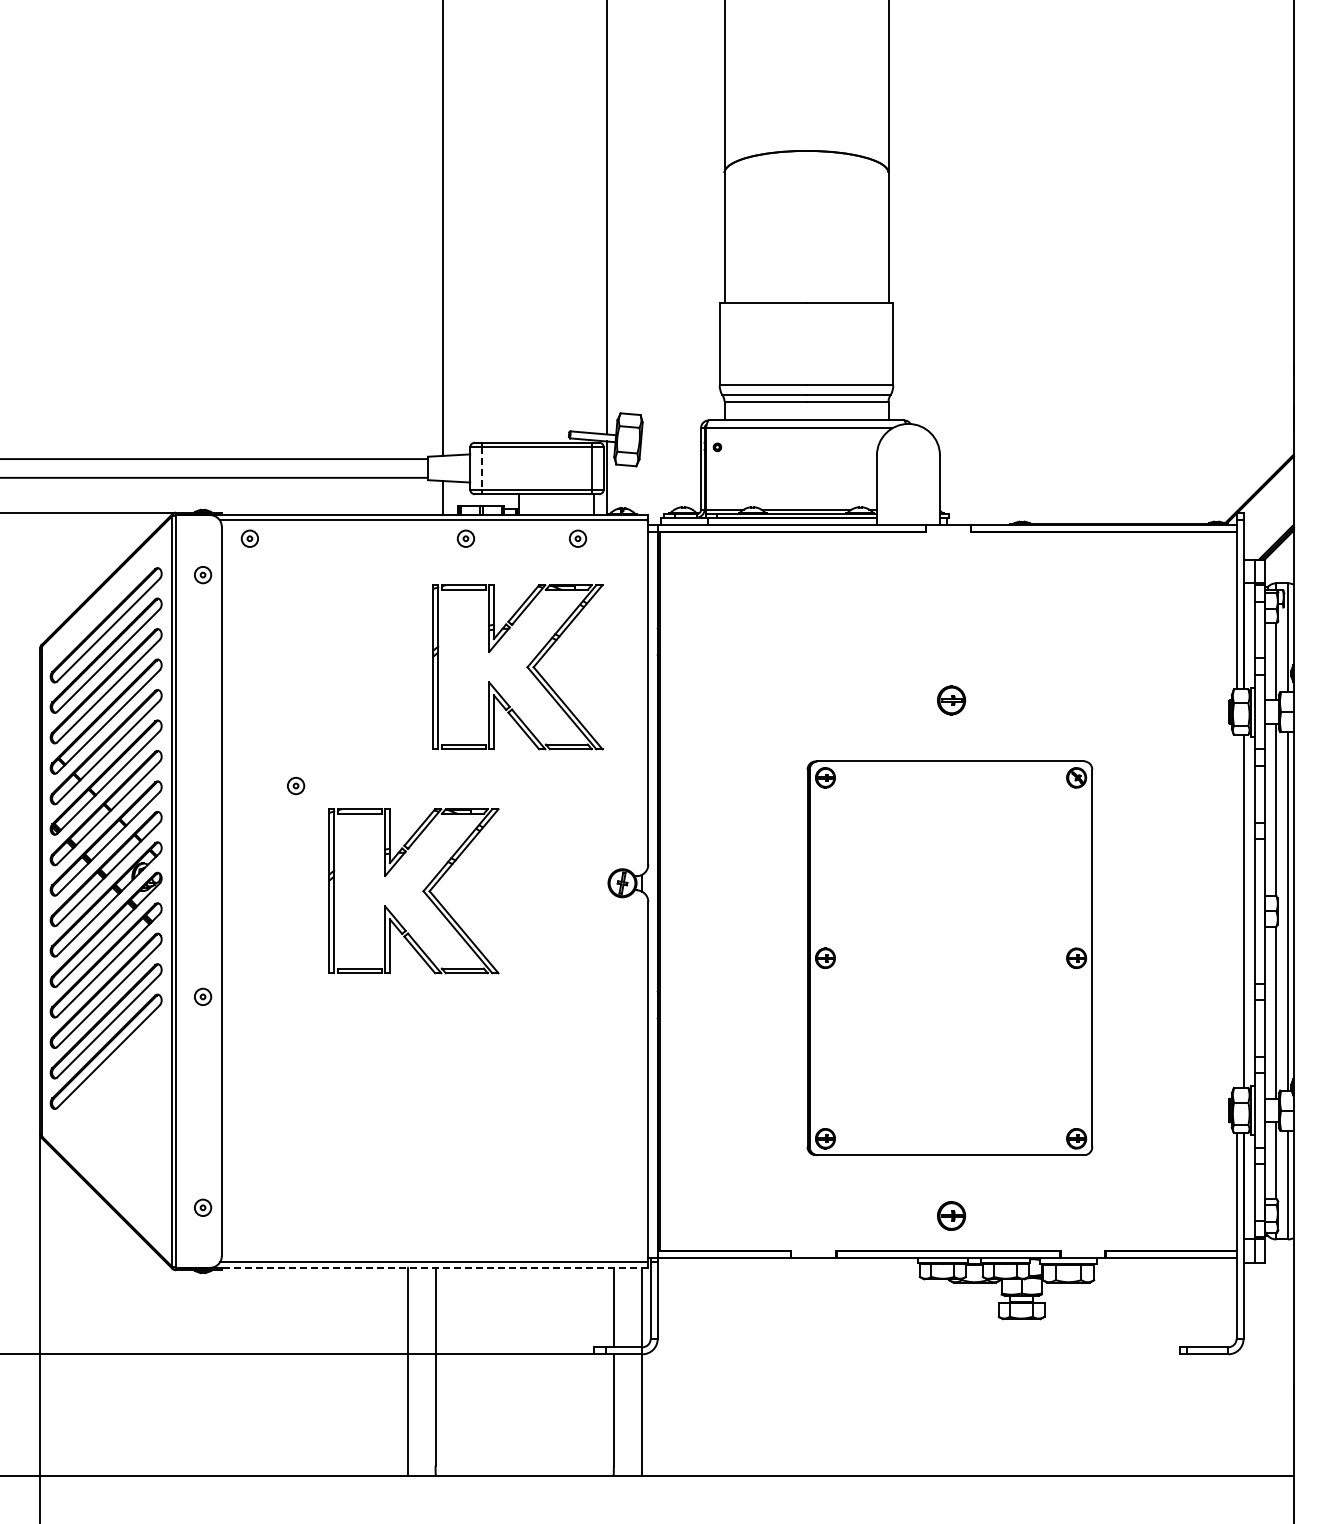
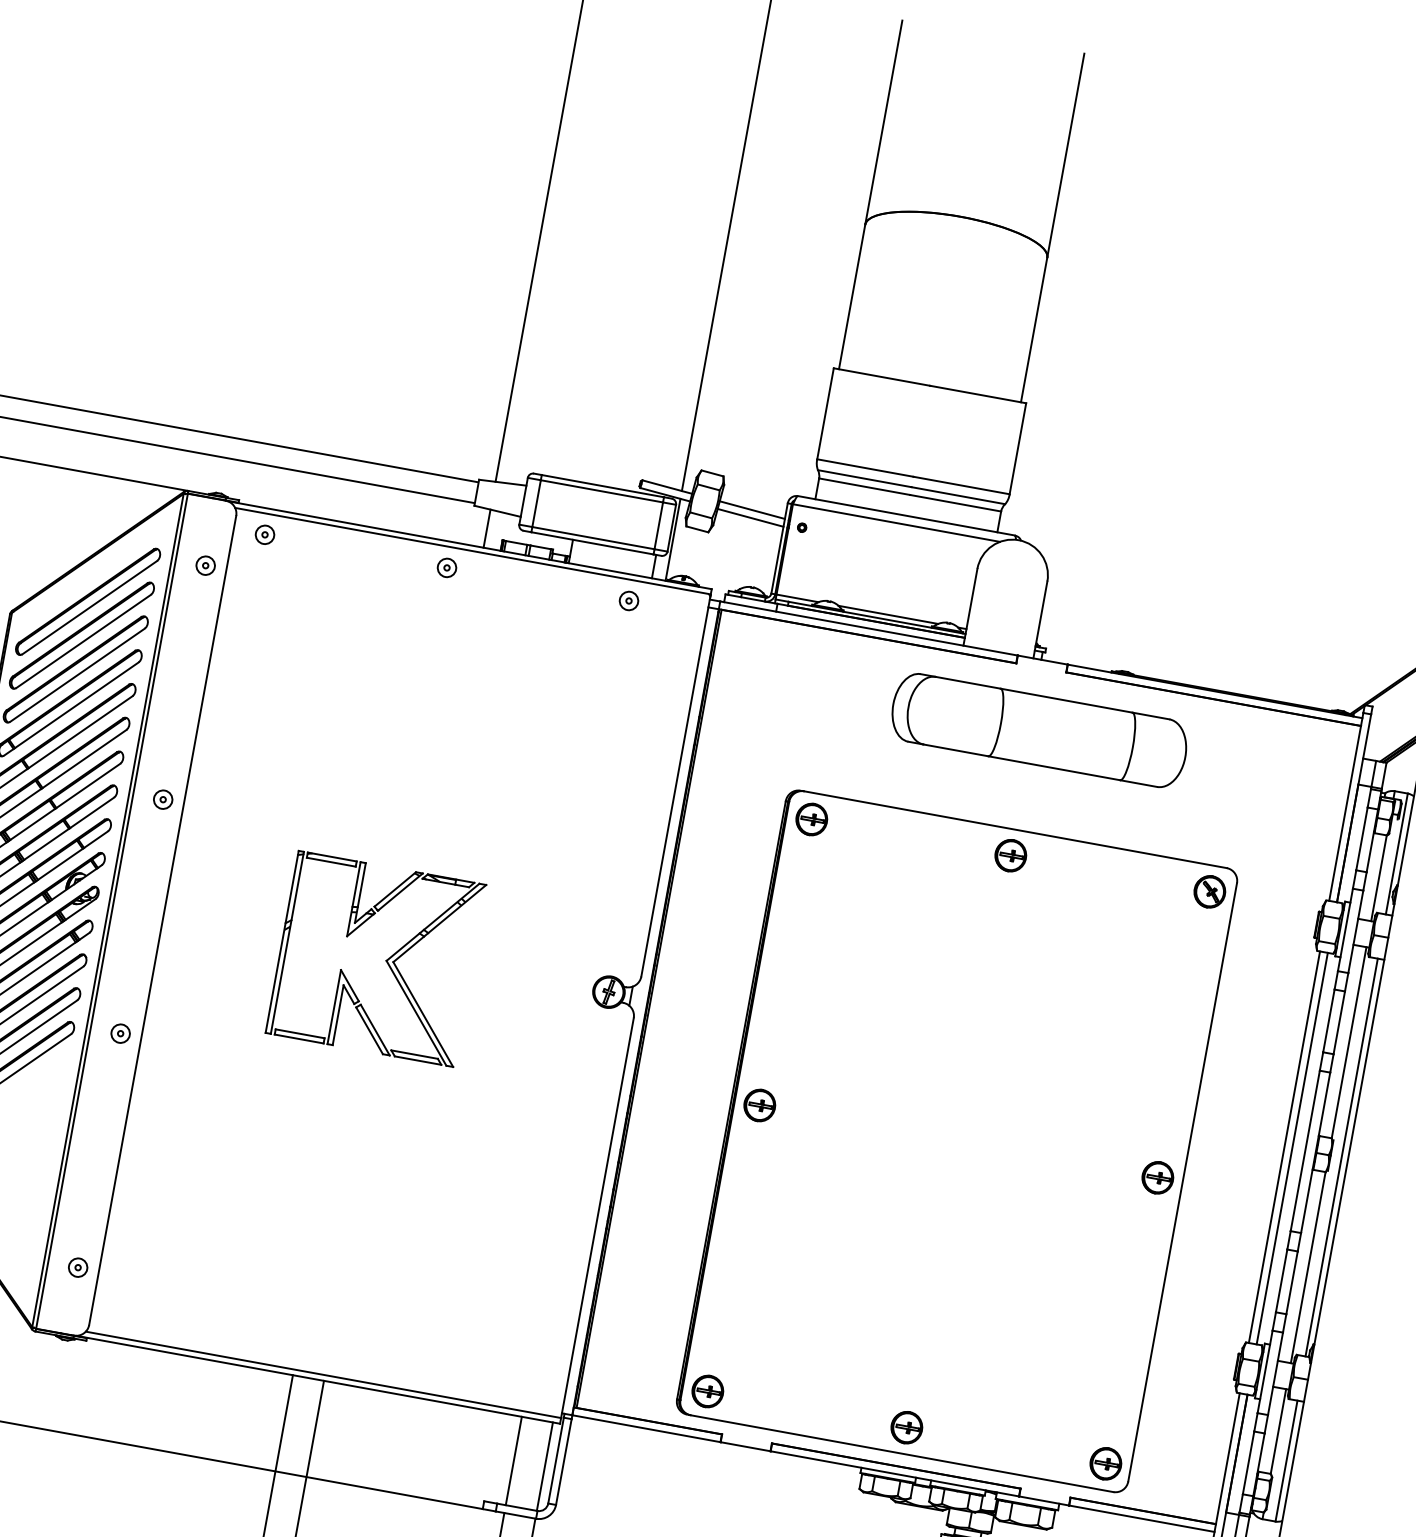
line: (671, 439) -> (752, 509), added
line: (670, 446) -> (750, 517), added
line: (481, 468) -> (536, 503), dashed -> solid
part: (465, 538) -> (446, 567), moved
part: (956, 586) -> (1039, 730), added
part: (526, 667) -> (545, 733), removed
part: (296, 785) -> (163, 799), moved
line: (1236, 911) -> (1284, 1147), added
part: (949, 958) -> (956, 1141), size x1.43
line: (430, 1267) -> (318, 1379), dashed -> solid

